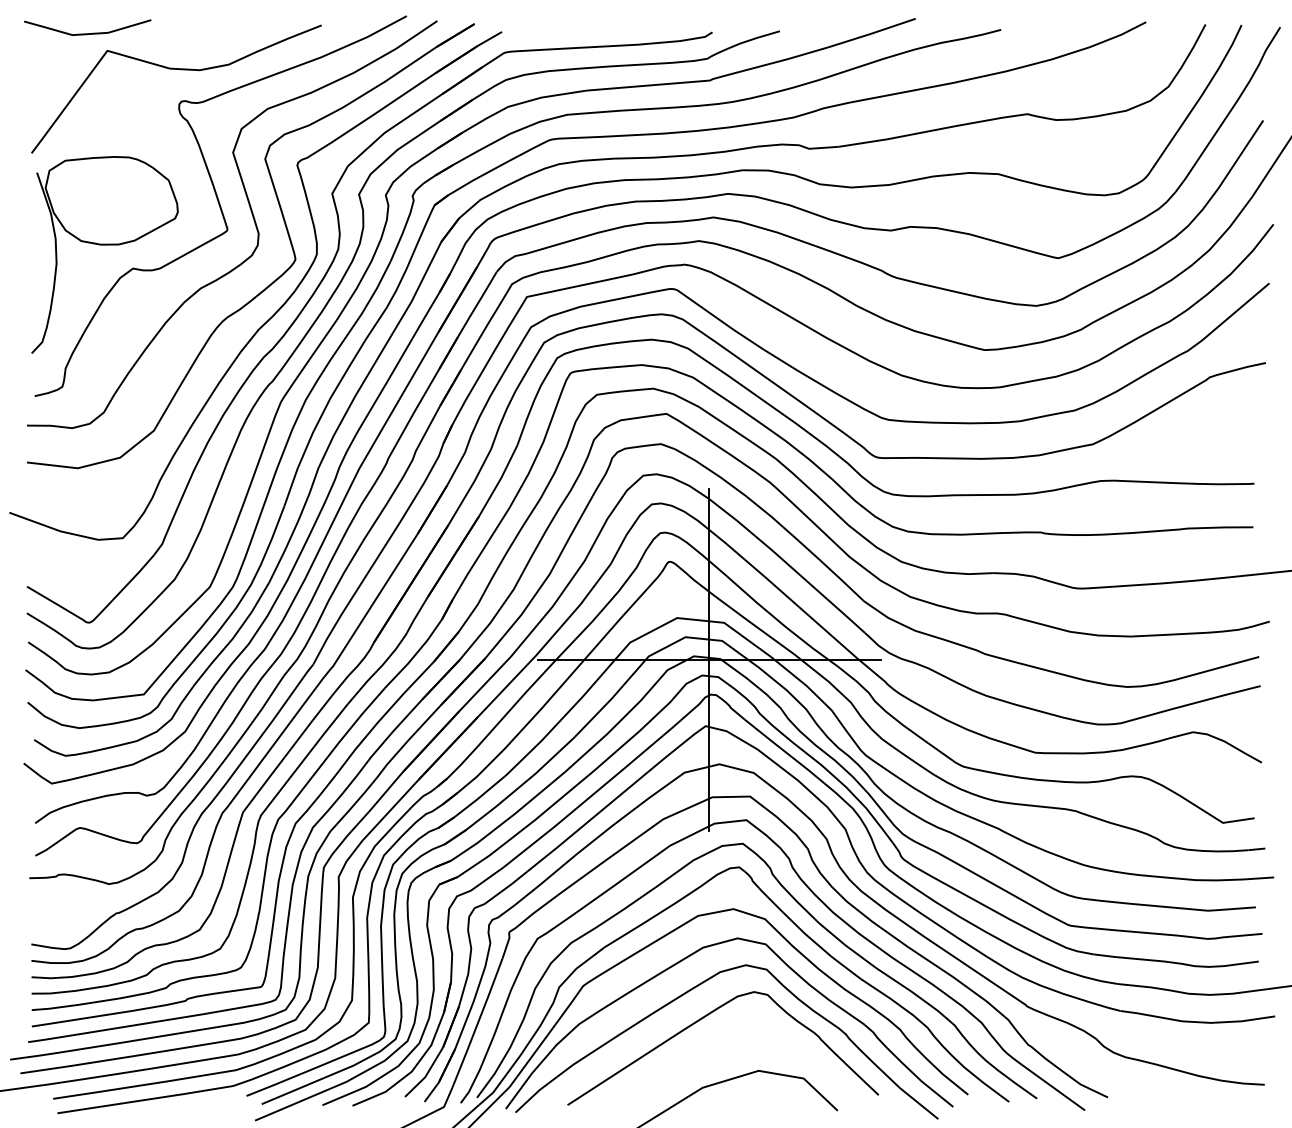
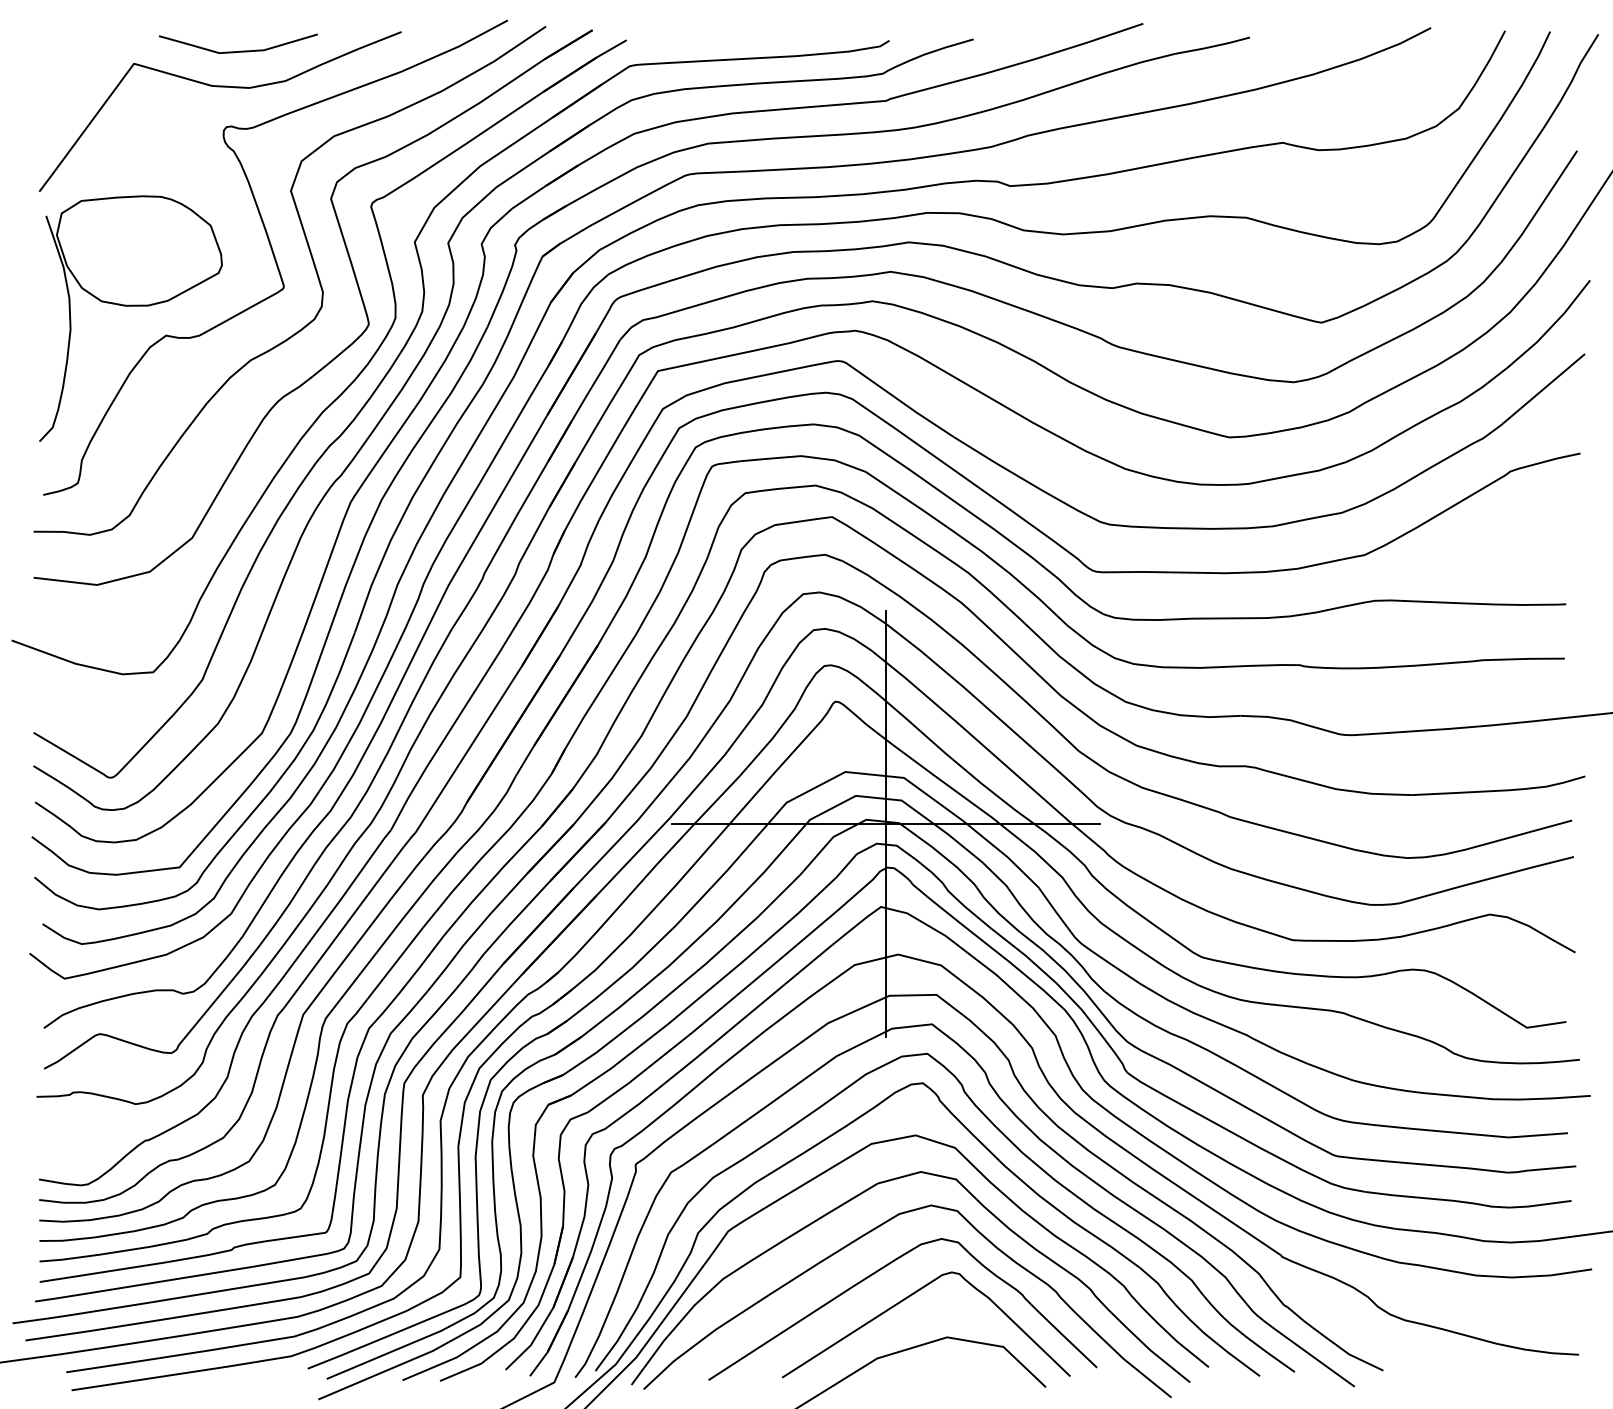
line: (89, 33) -> (240, 50), moved
curve: (728, 1038) -> (909, 1297), added

